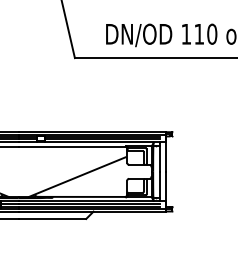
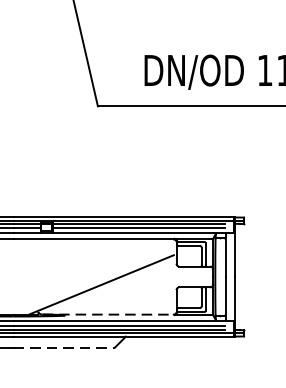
line: (81, 196) -> (107, 313), solid -> dashed
line: (52, 218) -> (64, 346), solid -> dashed

